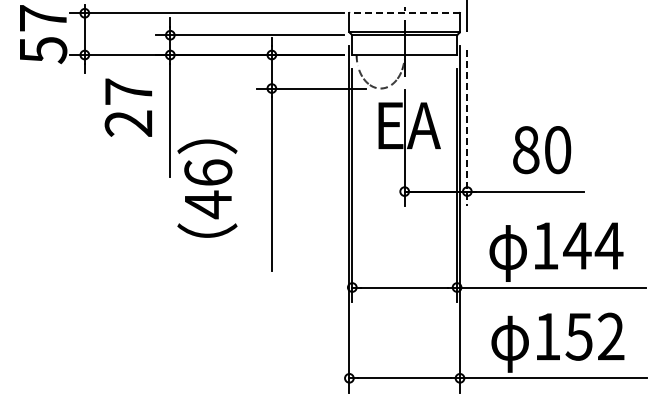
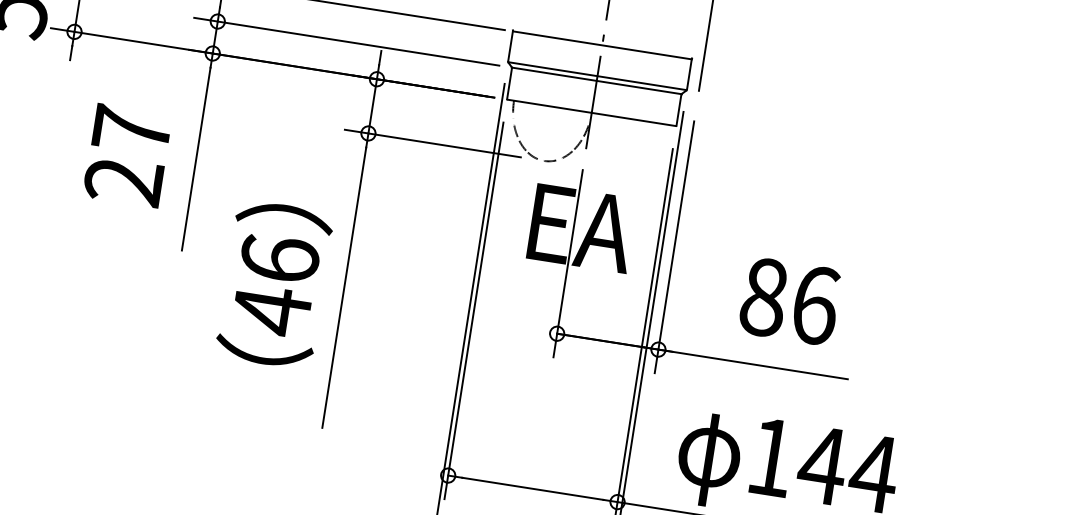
line: (404, 13) -> (601, 45), dashed -> solid
text: (127, 107) -> (125, 155), moved
line: (467, 128) -> (674, 247), dashed -> solid
text: (558, 150) -> (816, 306), 80 -> 86
text: (207, 188) -> (274, 284), moved

